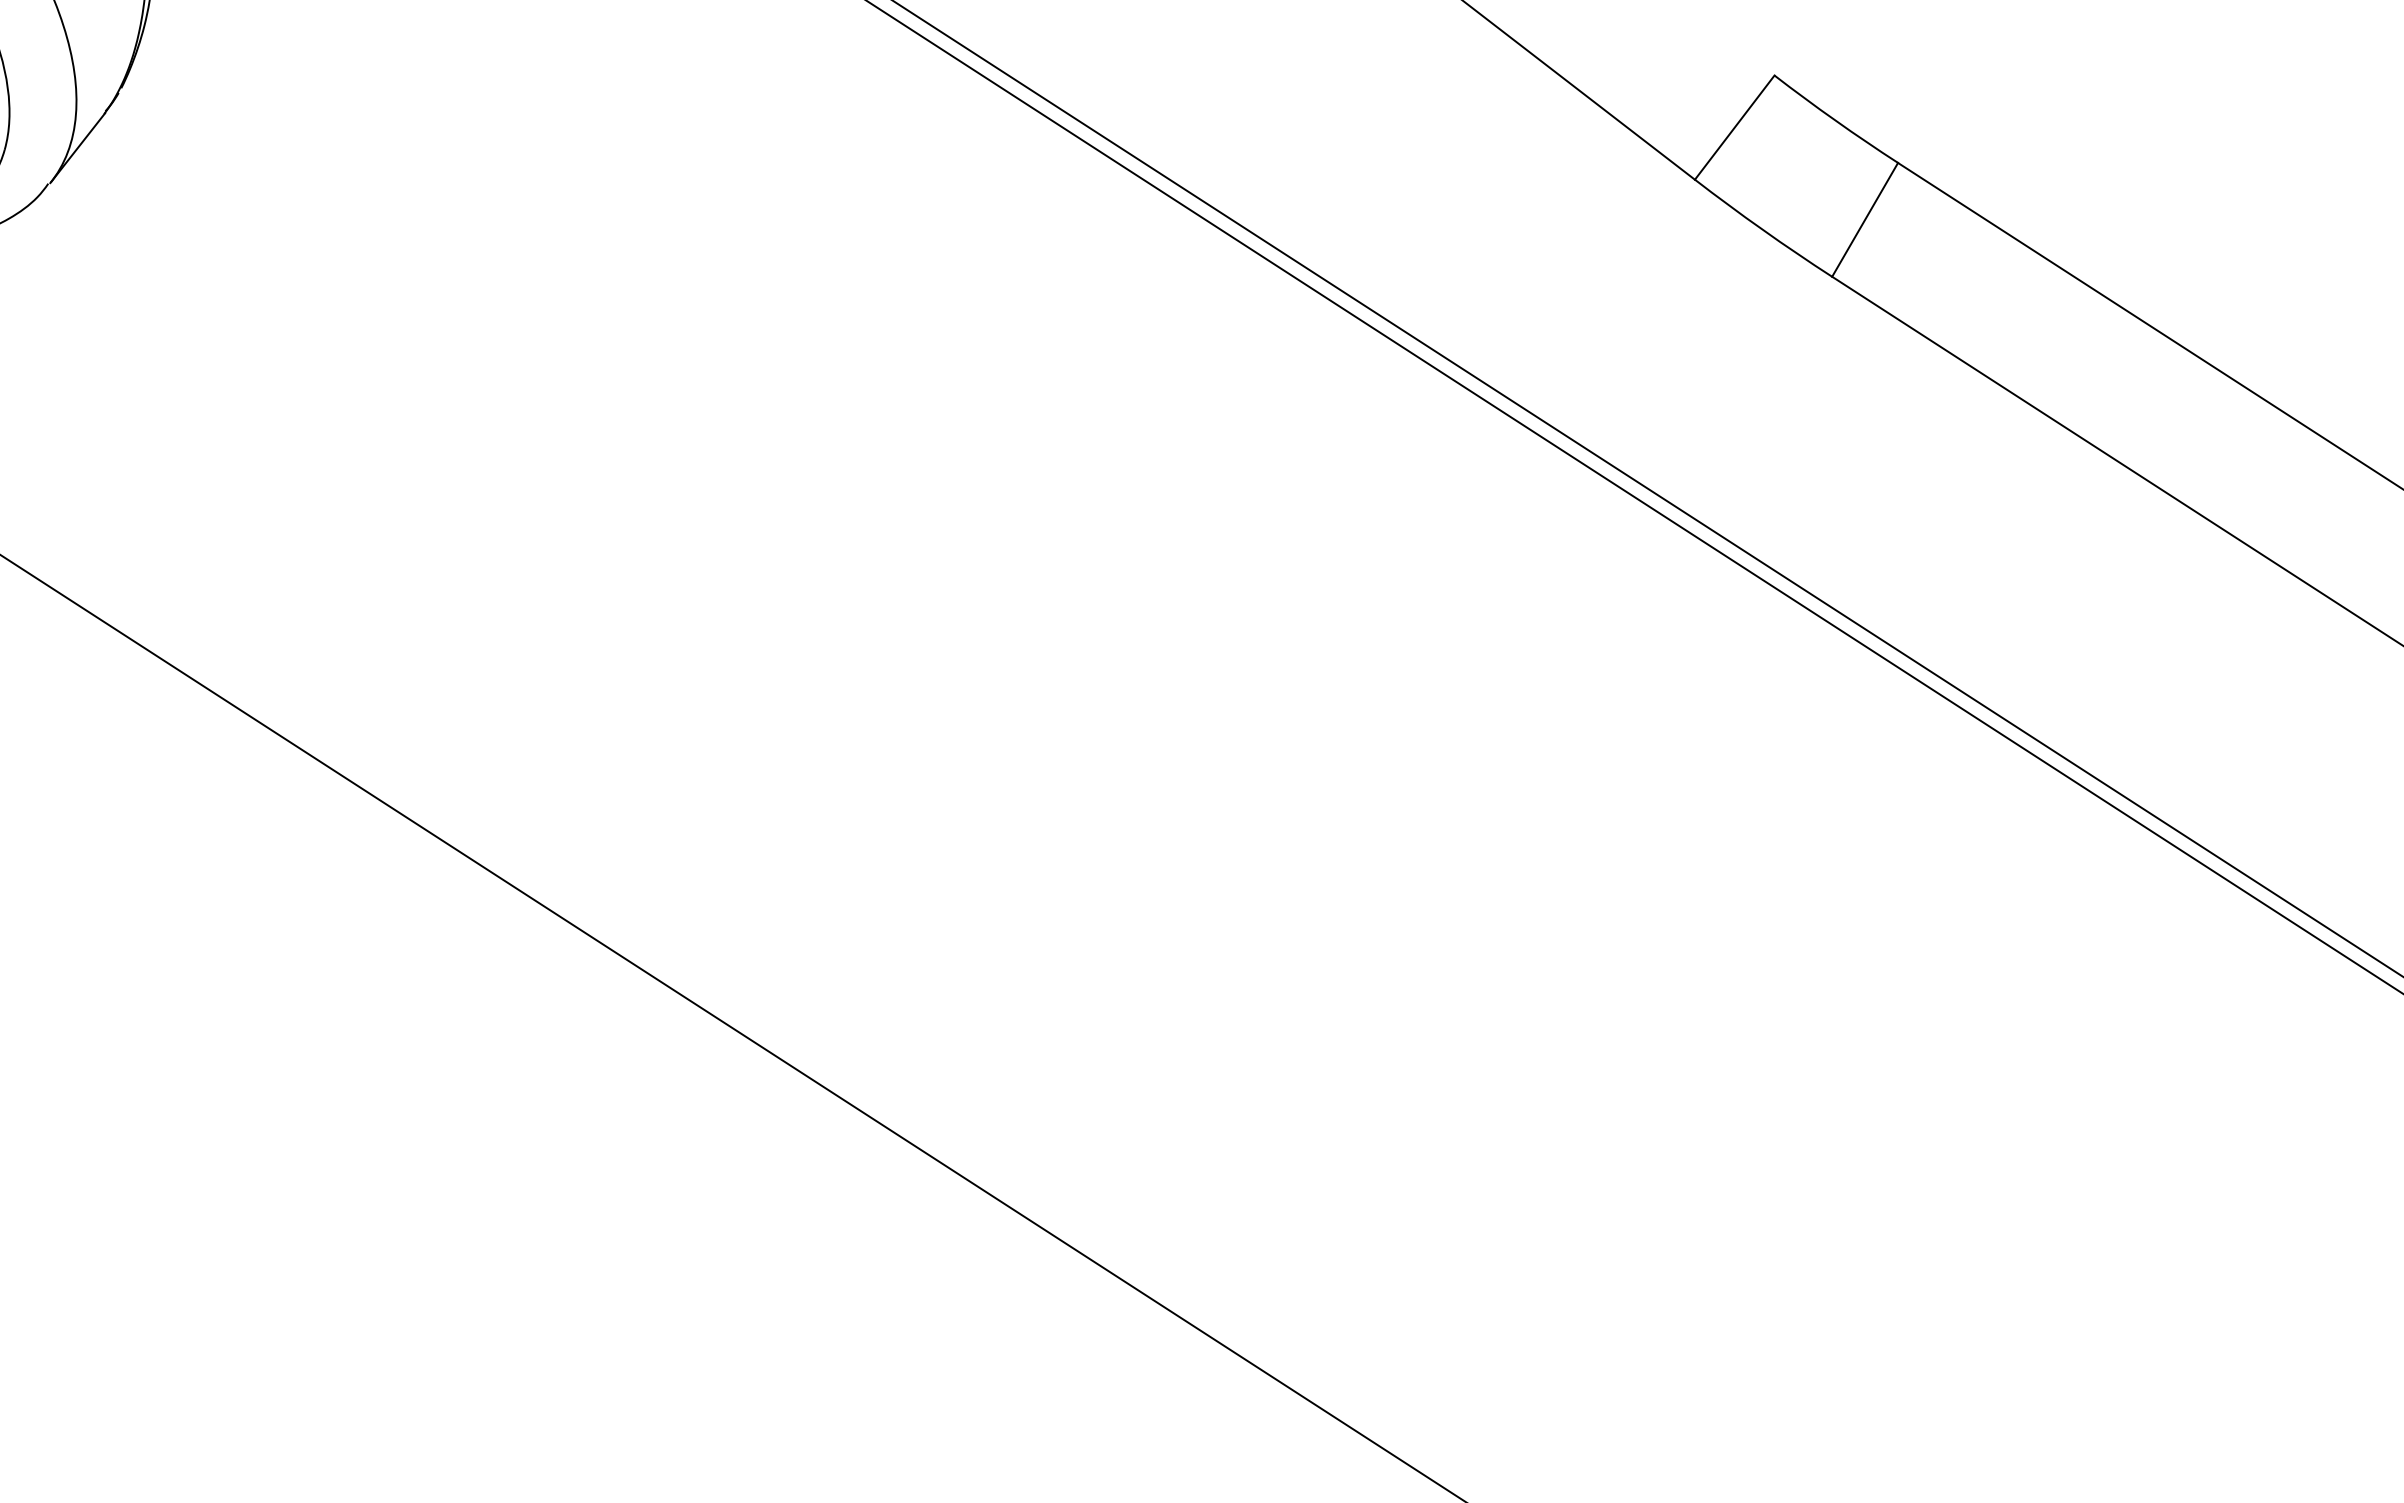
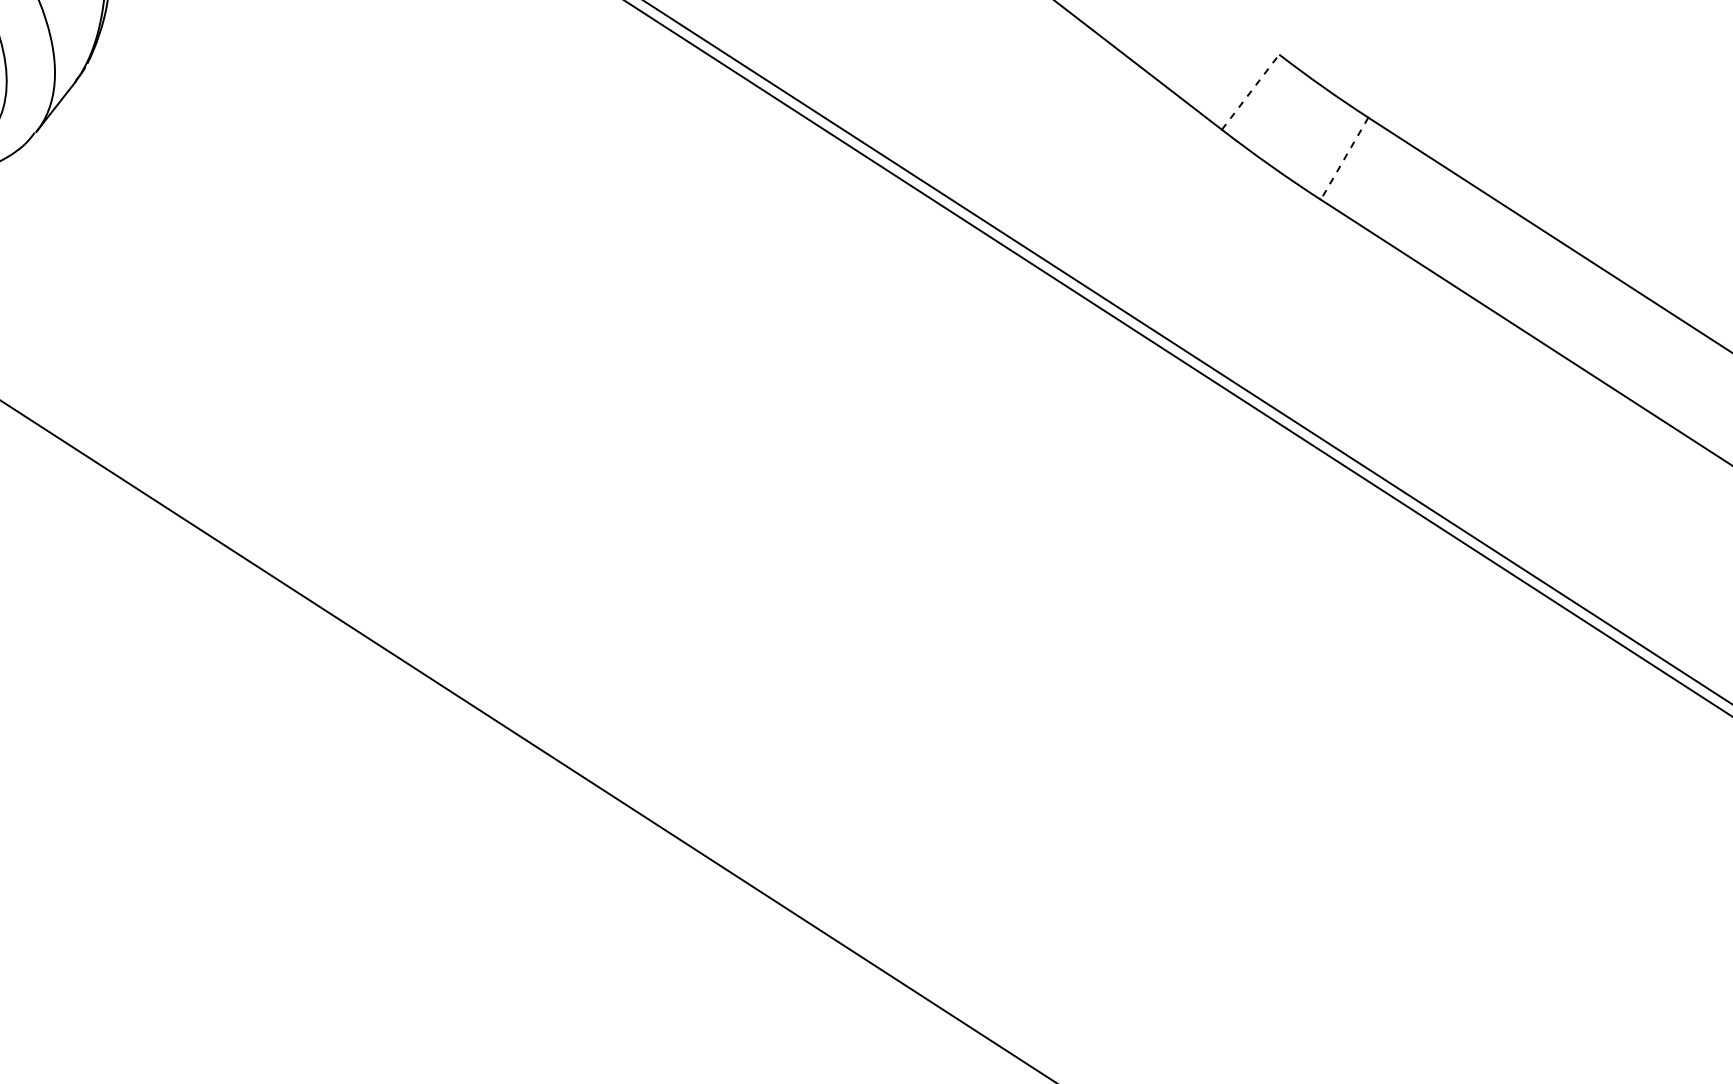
line: (1734, 127) -> (1250, 92), solid -> dashed
line: (1865, 219) -> (1344, 158), solid -> dashed

